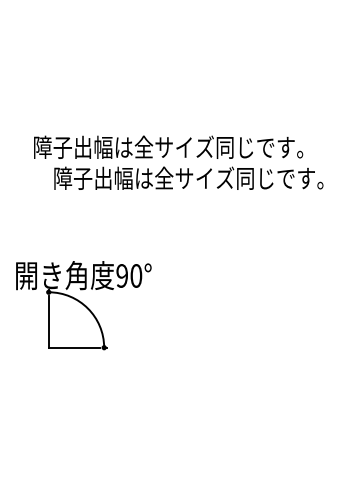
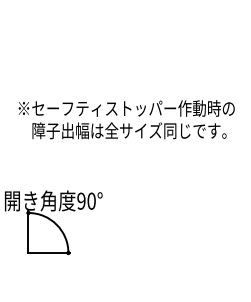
text: (184, 146) -> (126, 107), 障子出幅は全サイズ同じです。 -> ※セーフティストッパー作動時の

